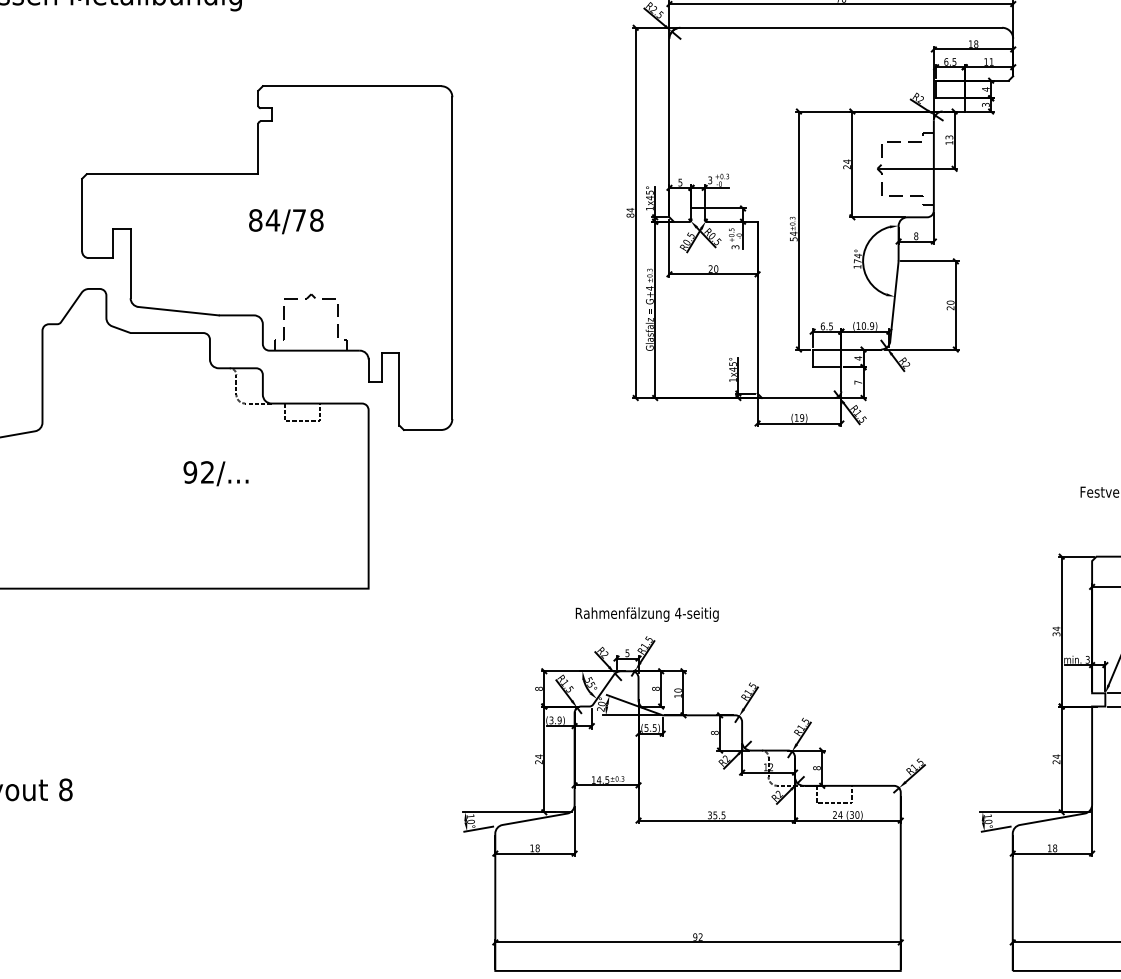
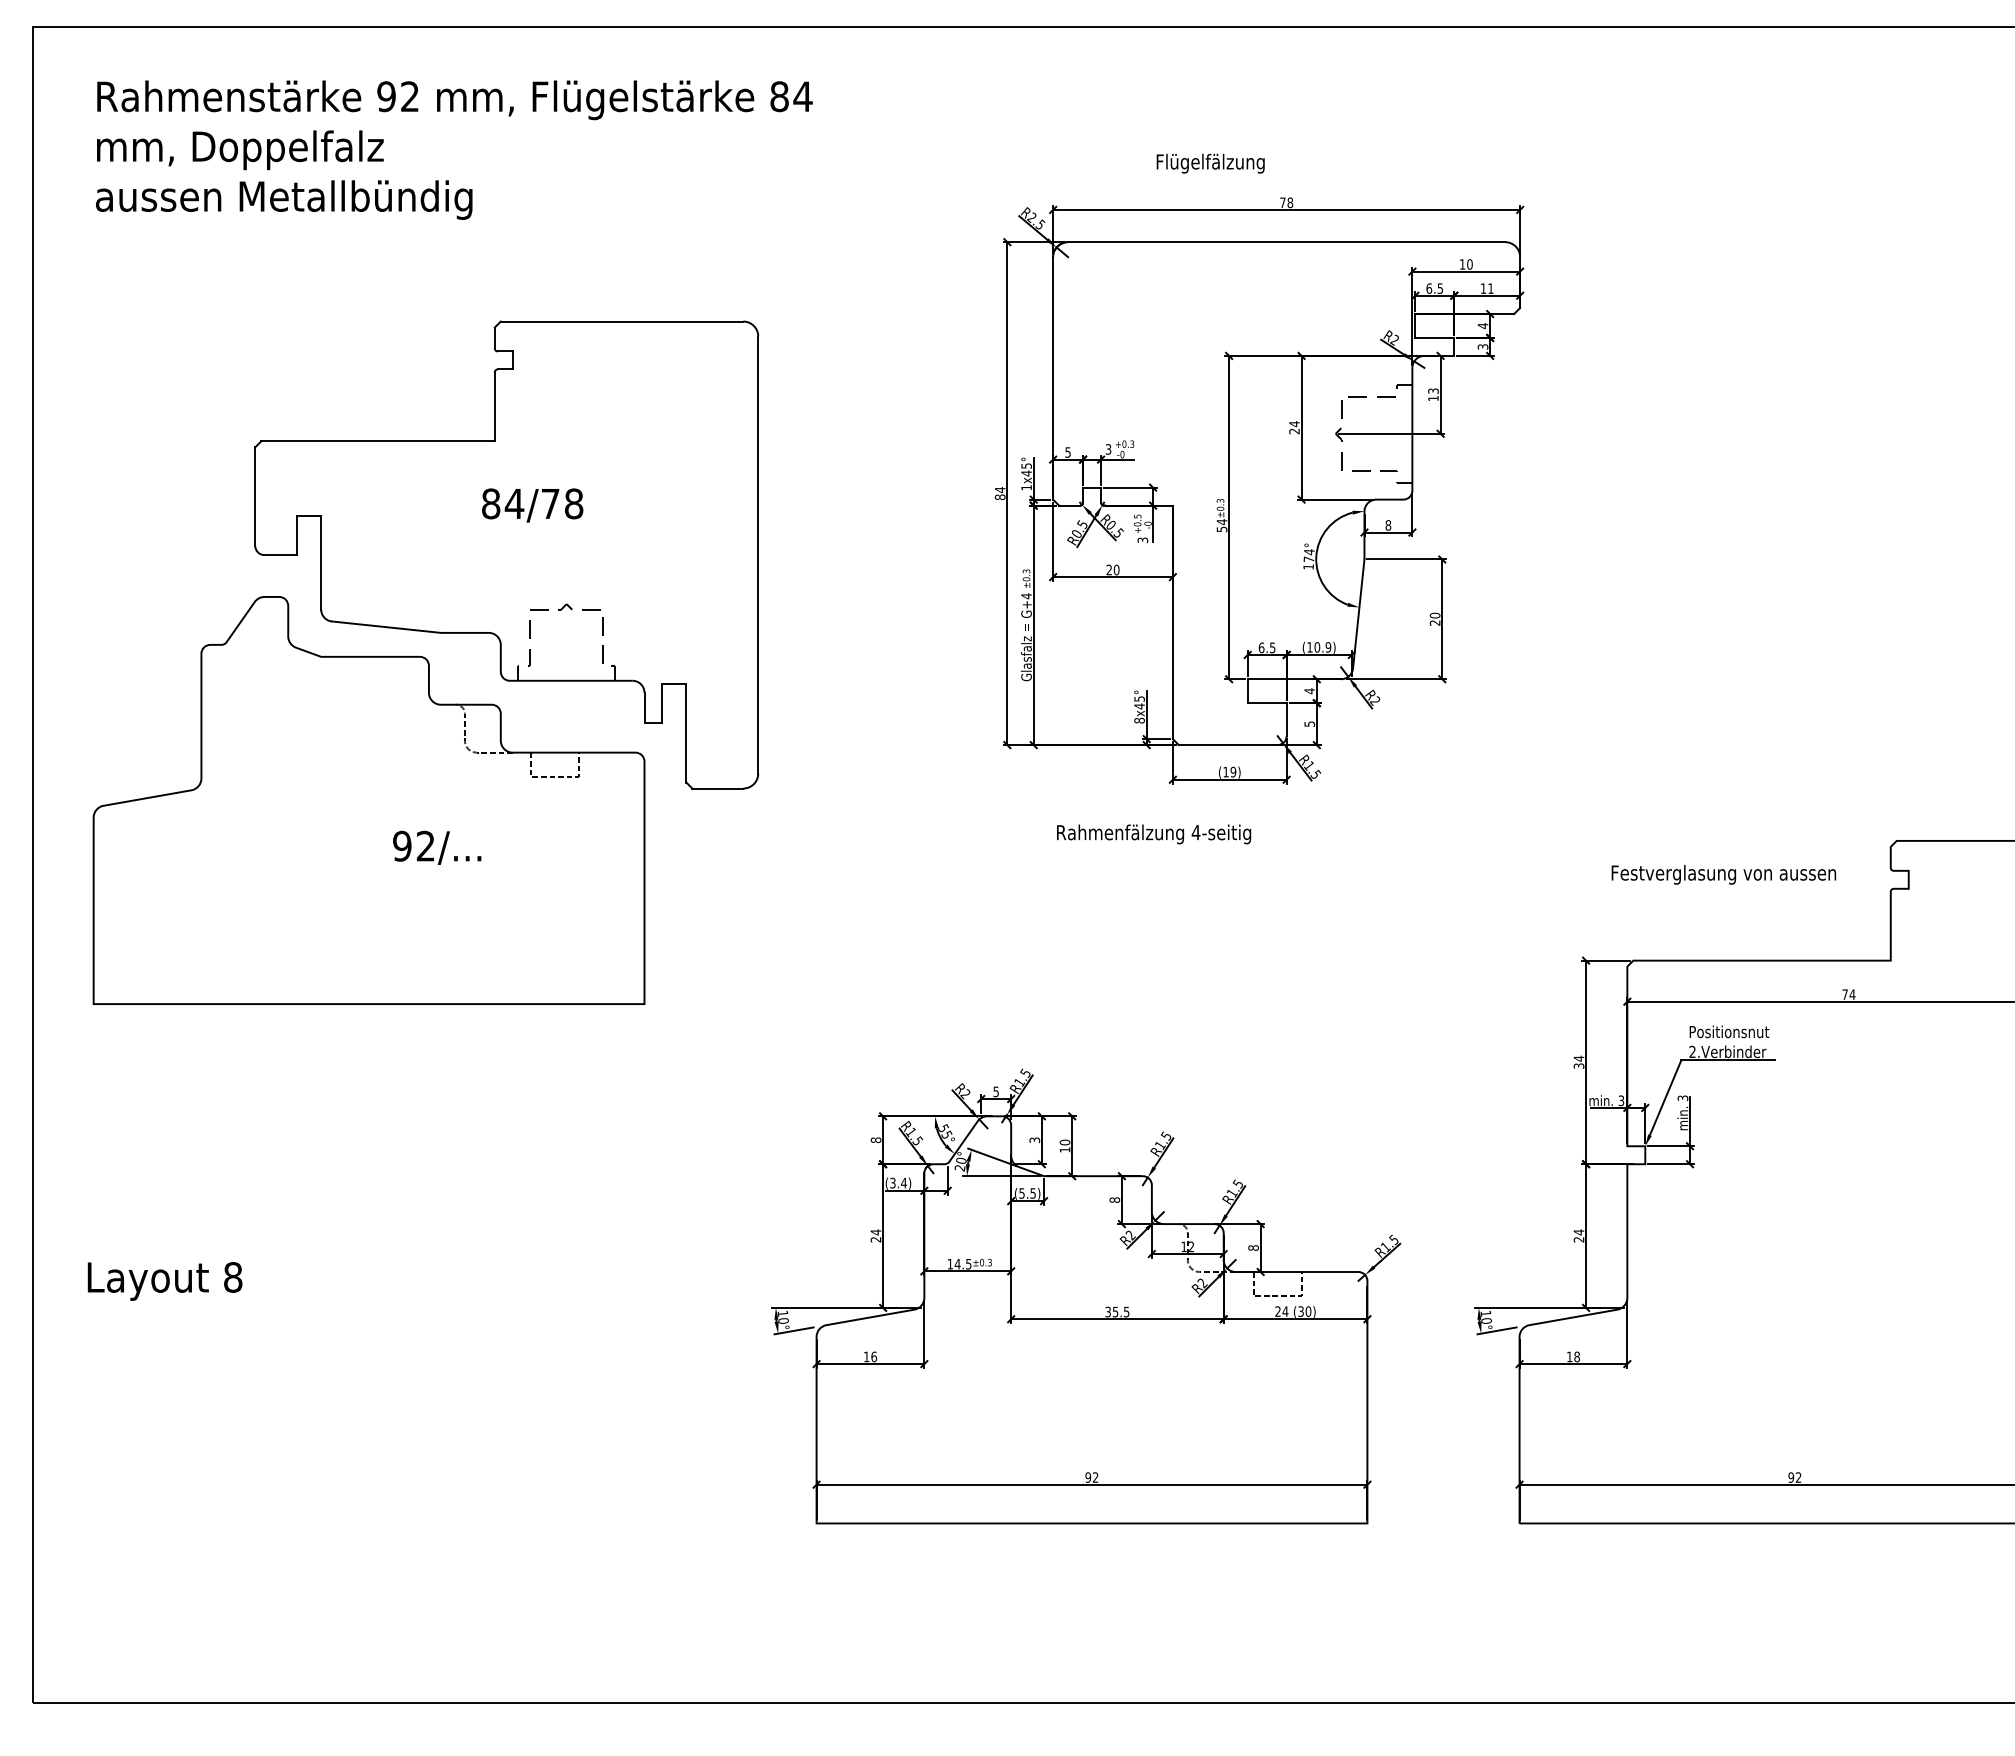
text: (975, 44) -> (1469, 264), 18 -> 10
text: (733, 379) -> (1139, 720), 1x45° -> 8x45°
text: (858, 382) -> (1309, 723), 7 -> 5
text: (647, 614) -> (1154, 834), moved
text: (655, 689) -> (1034, 1140), 8 -> 3
text: (559, 719) -> (903, 1182), (3.9) -> (3.4)
text: (537, 848) -> (874, 1356), 18 -> 16

